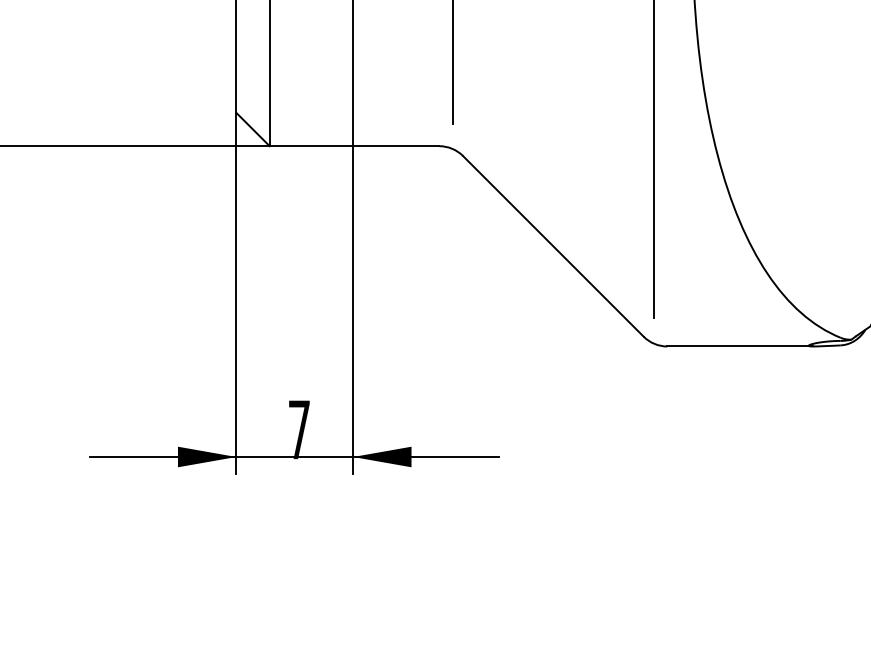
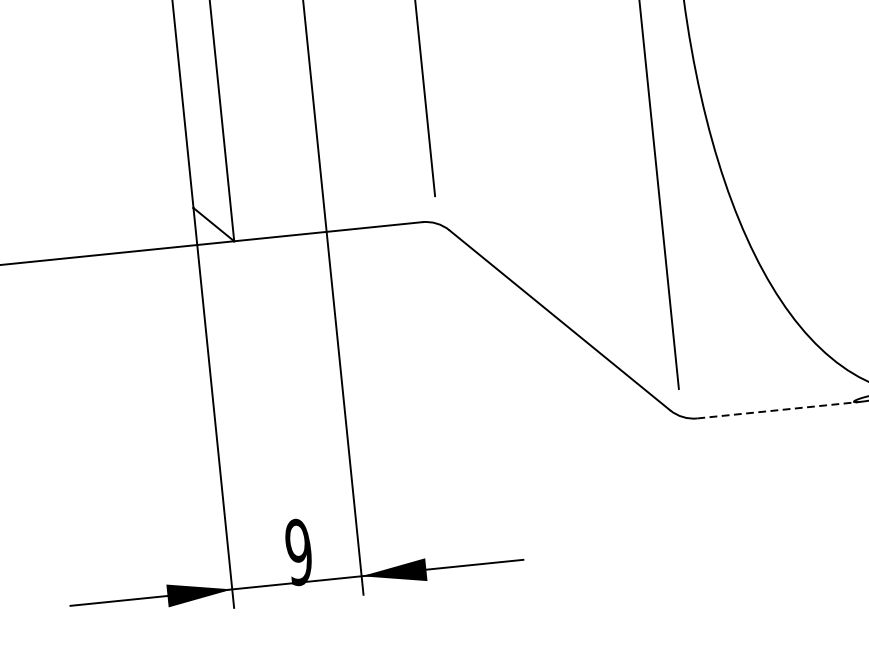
line: (740, 346) -> (778, 410), solid -> dashed
text: (299, 429) -> (299, 551), 7 -> 9

